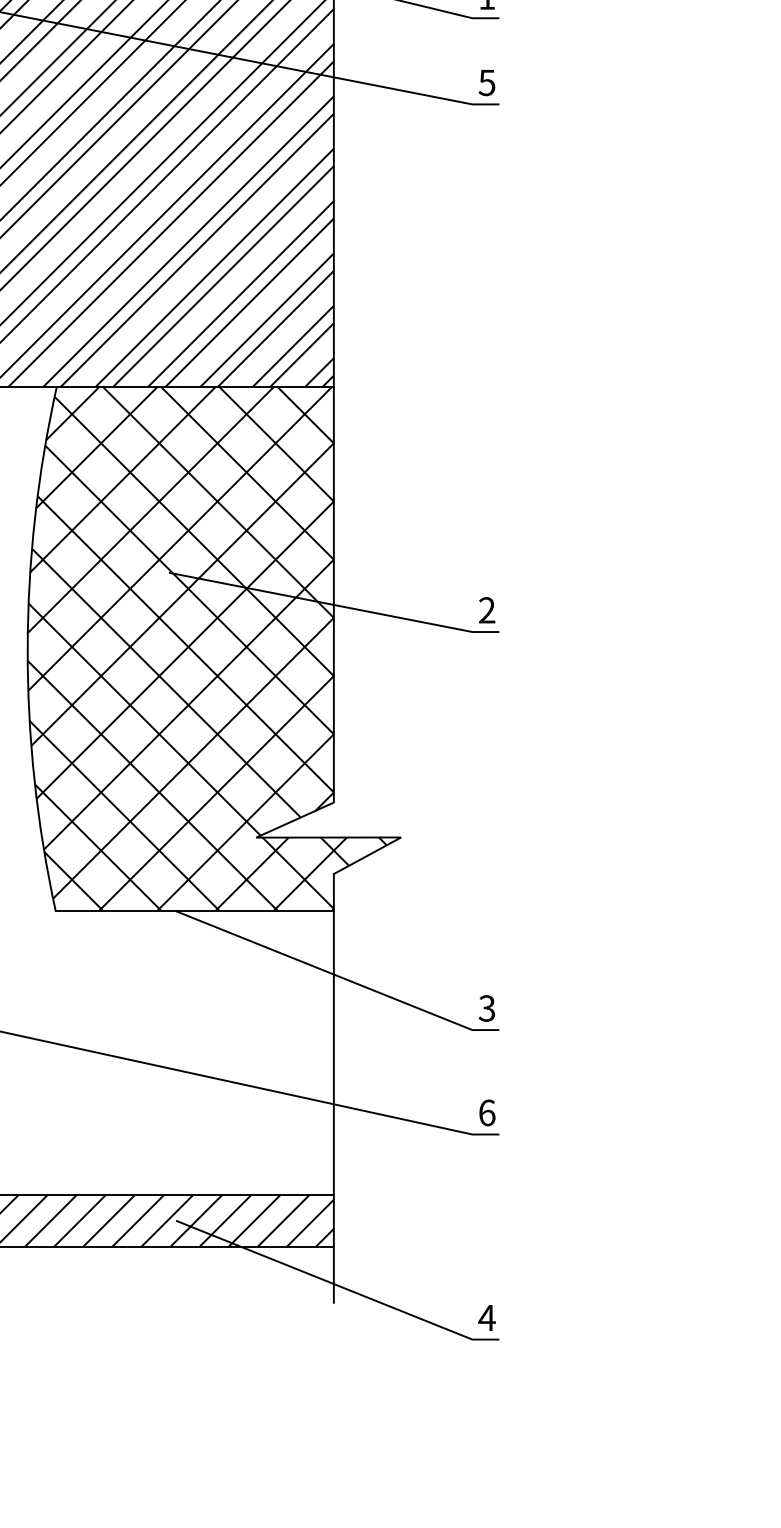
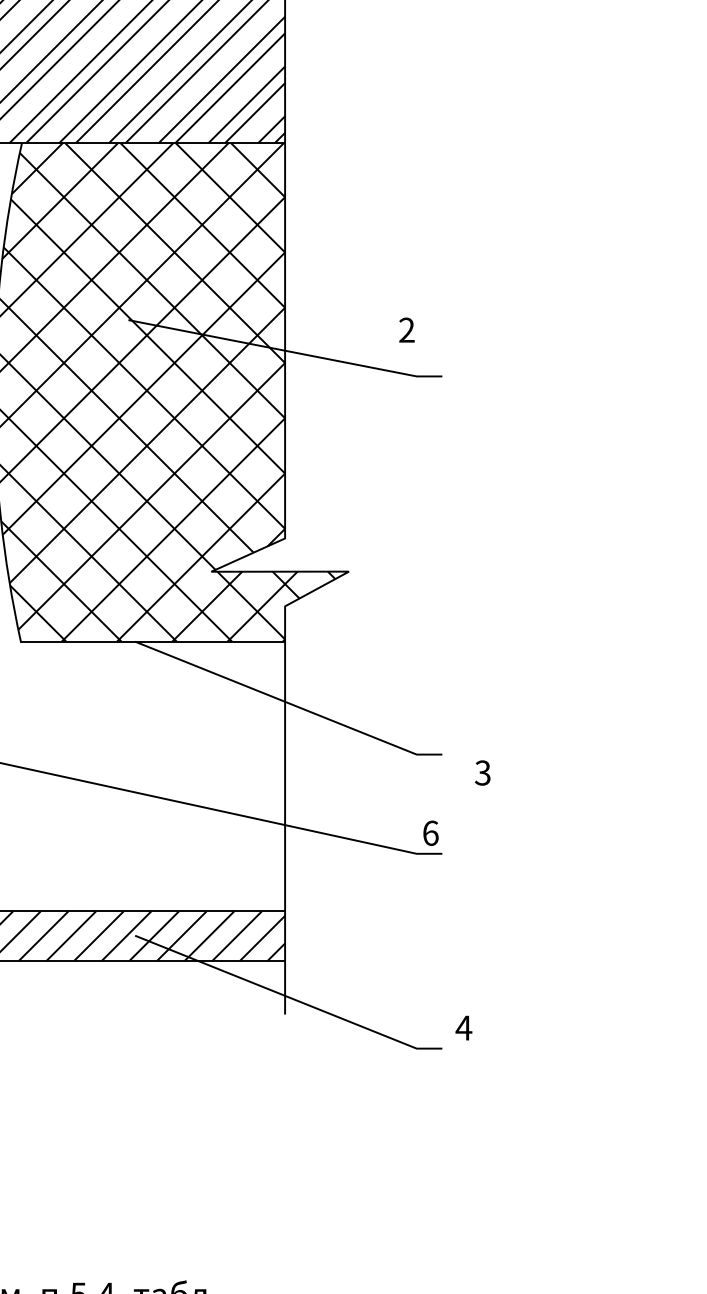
text: (487, 610) -> (407, 330), moved
text: (486, 1008) -> (482, 773), moved
text: (486, 1317) -> (463, 1027), moved

